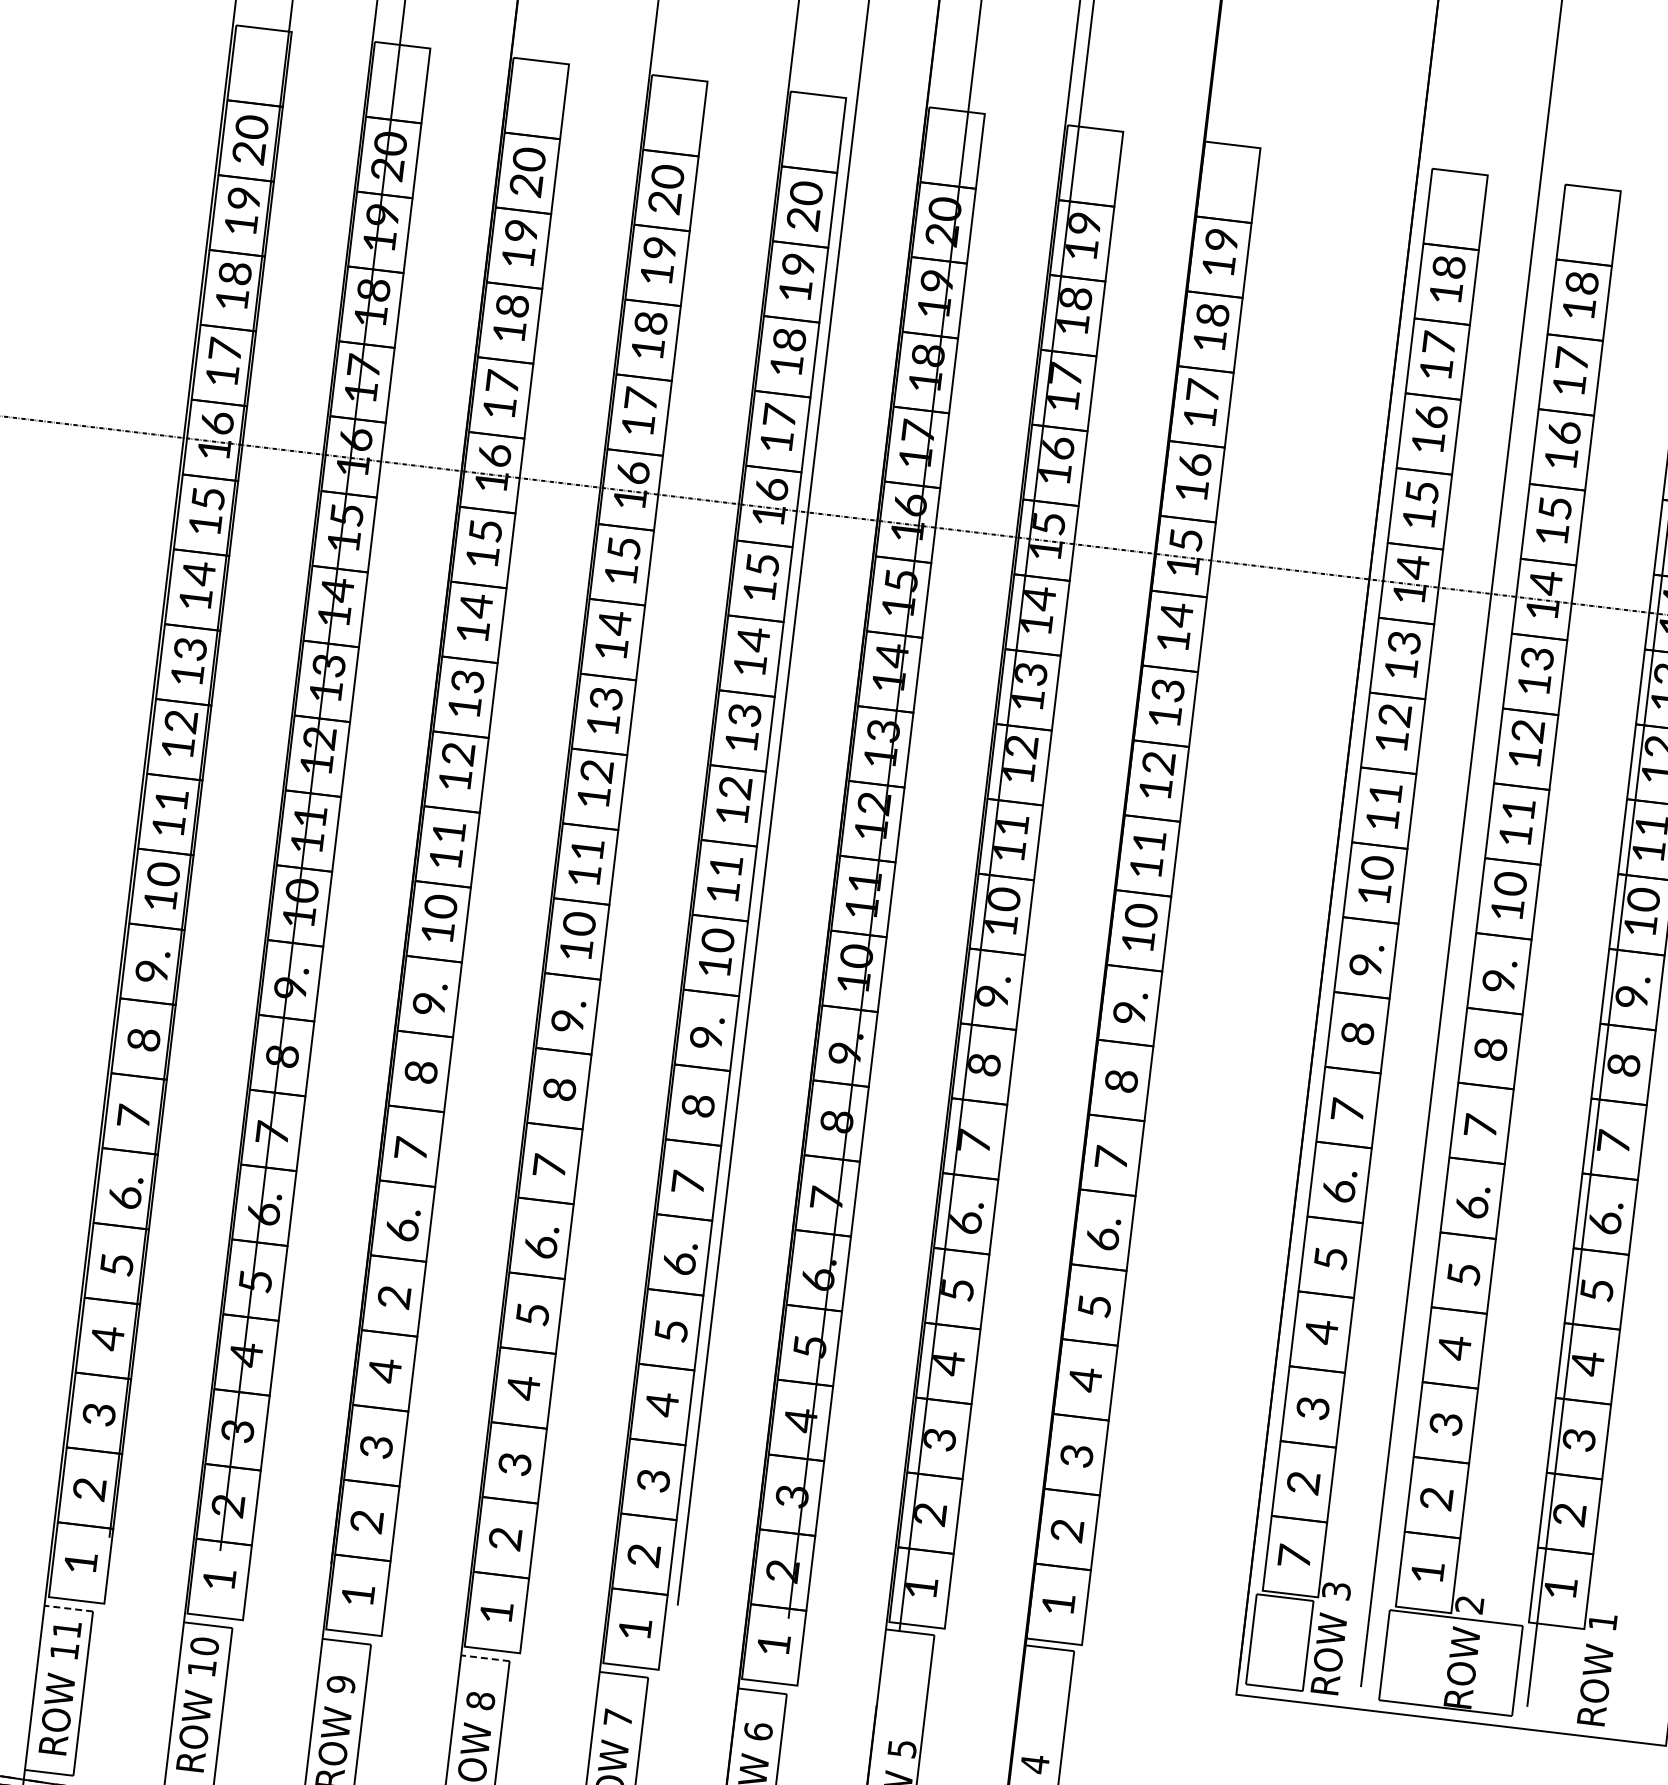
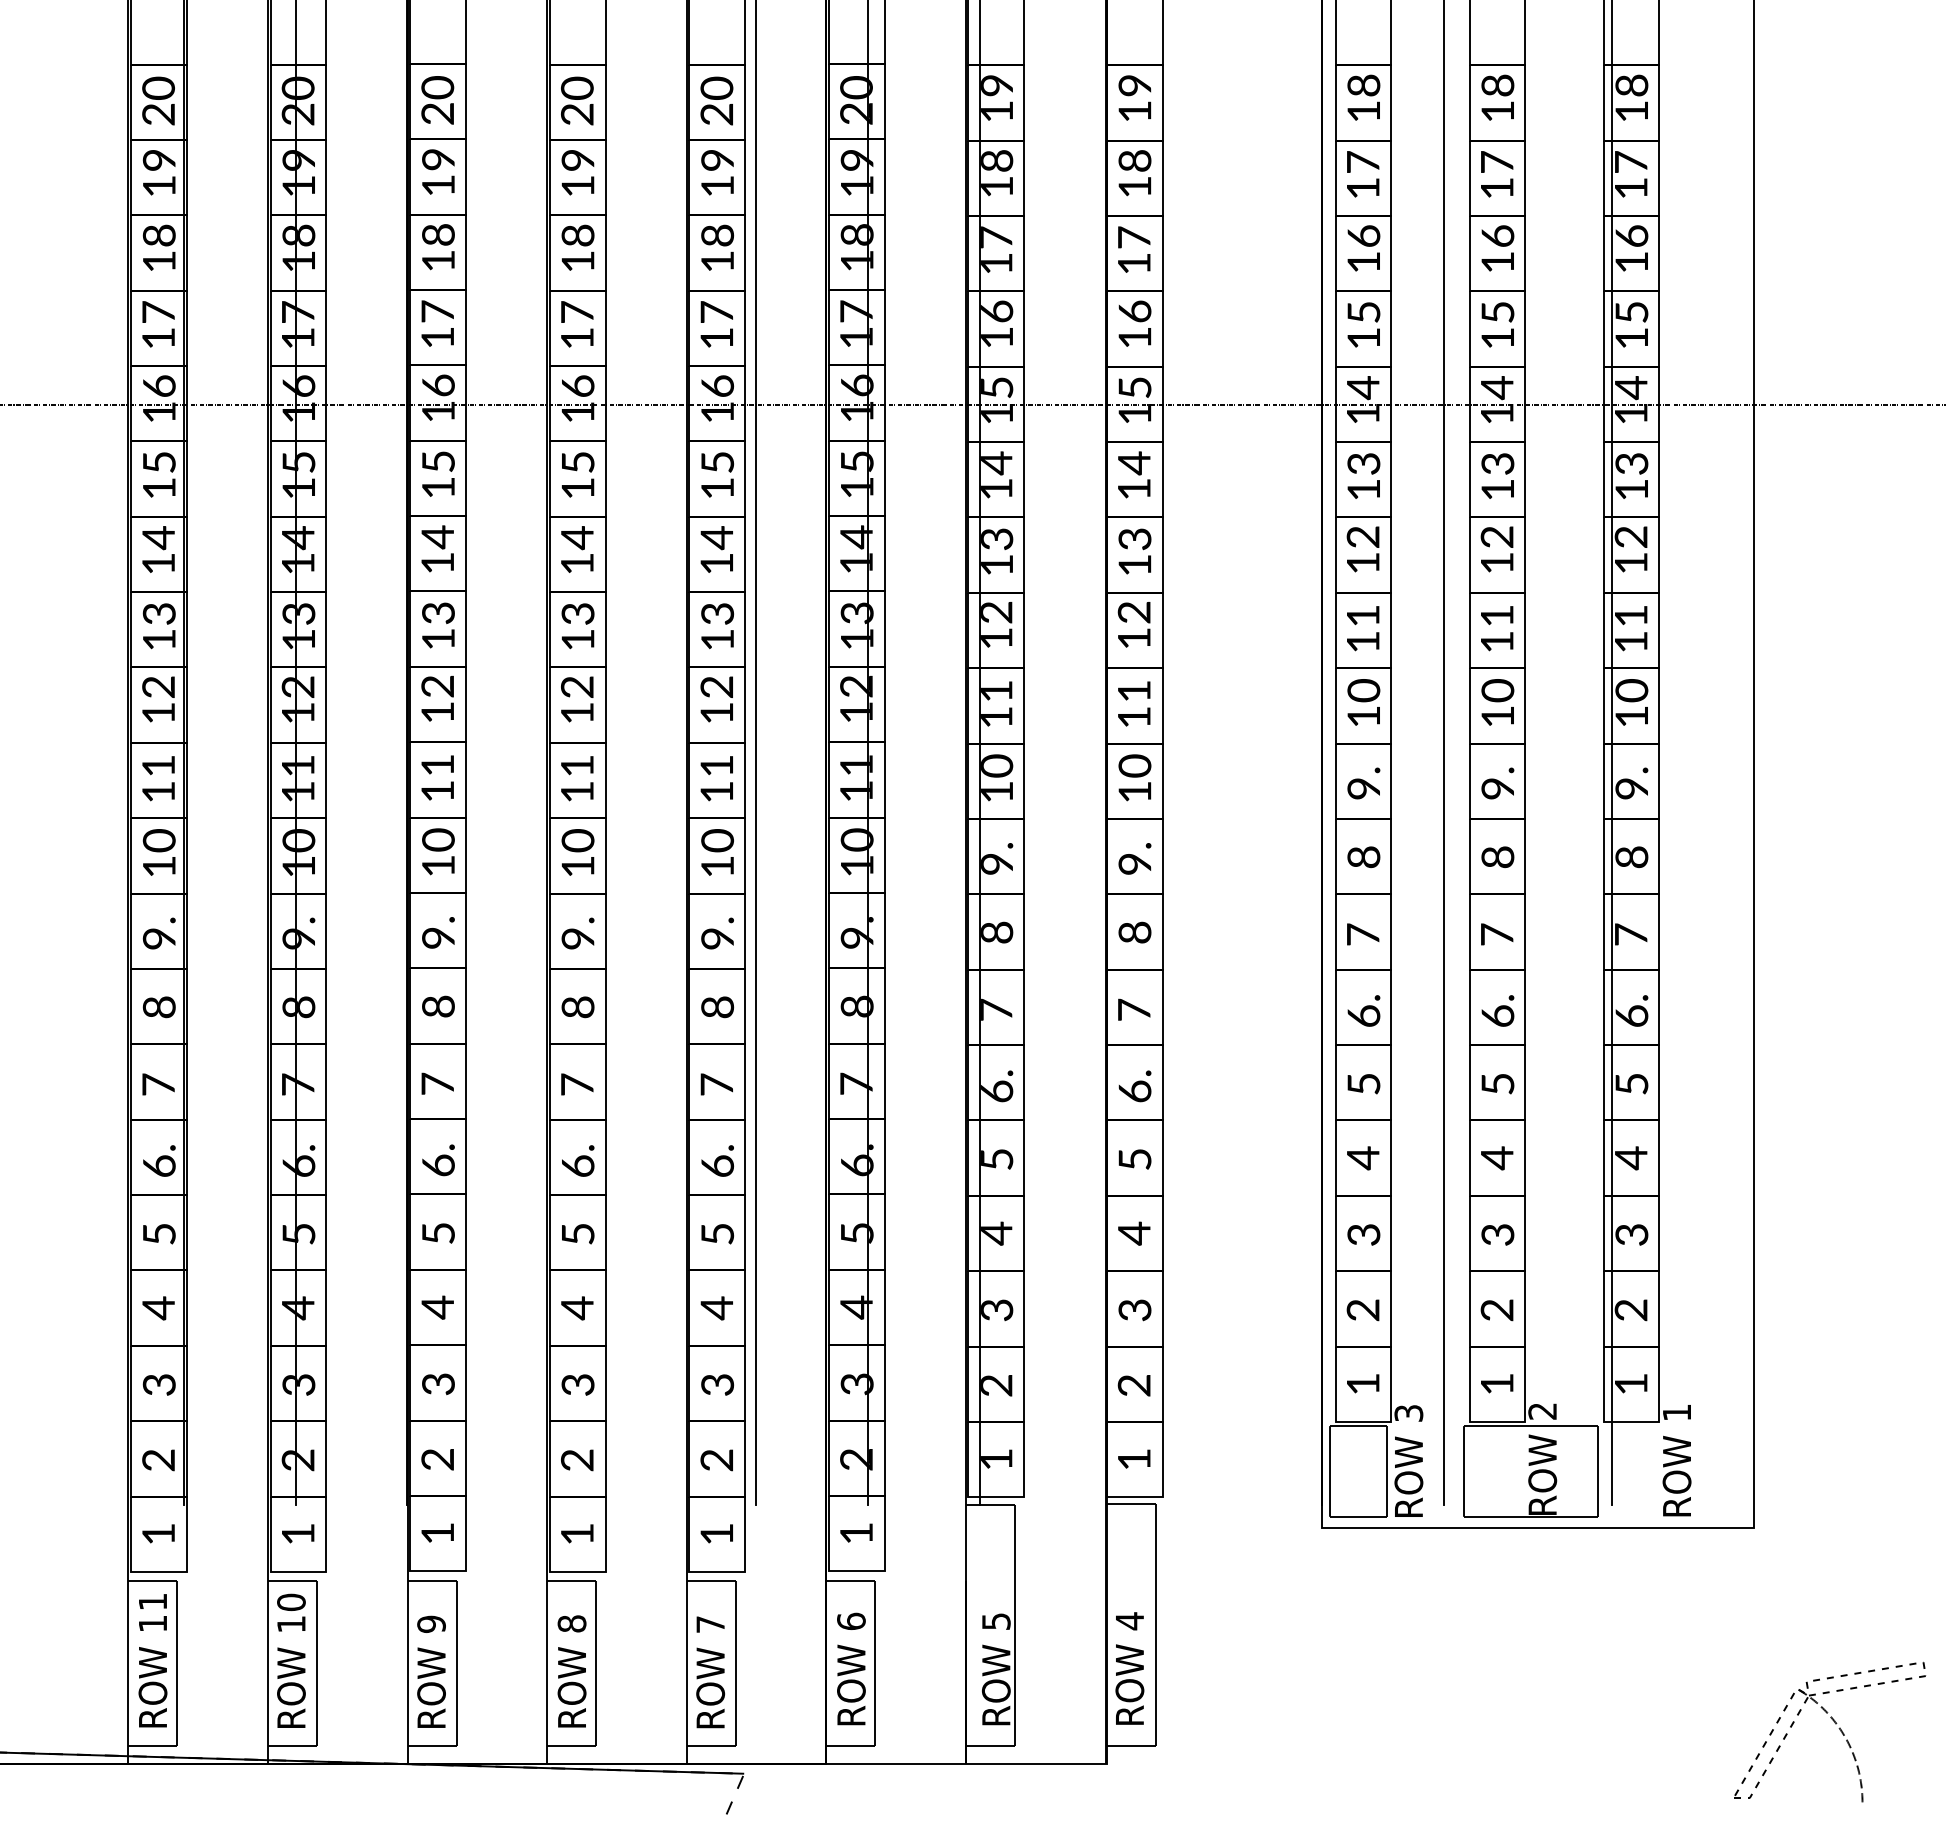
text: (394, 1297) -> (438, 1233), 2 -> 5
text: (1295, 1555) -> (1363, 1383), 7 -> 1
line: (68, 1609) -> (151, 1581), dashed -> solid
line: (485, 1658) -> (571, 1581), dashed -> solid

